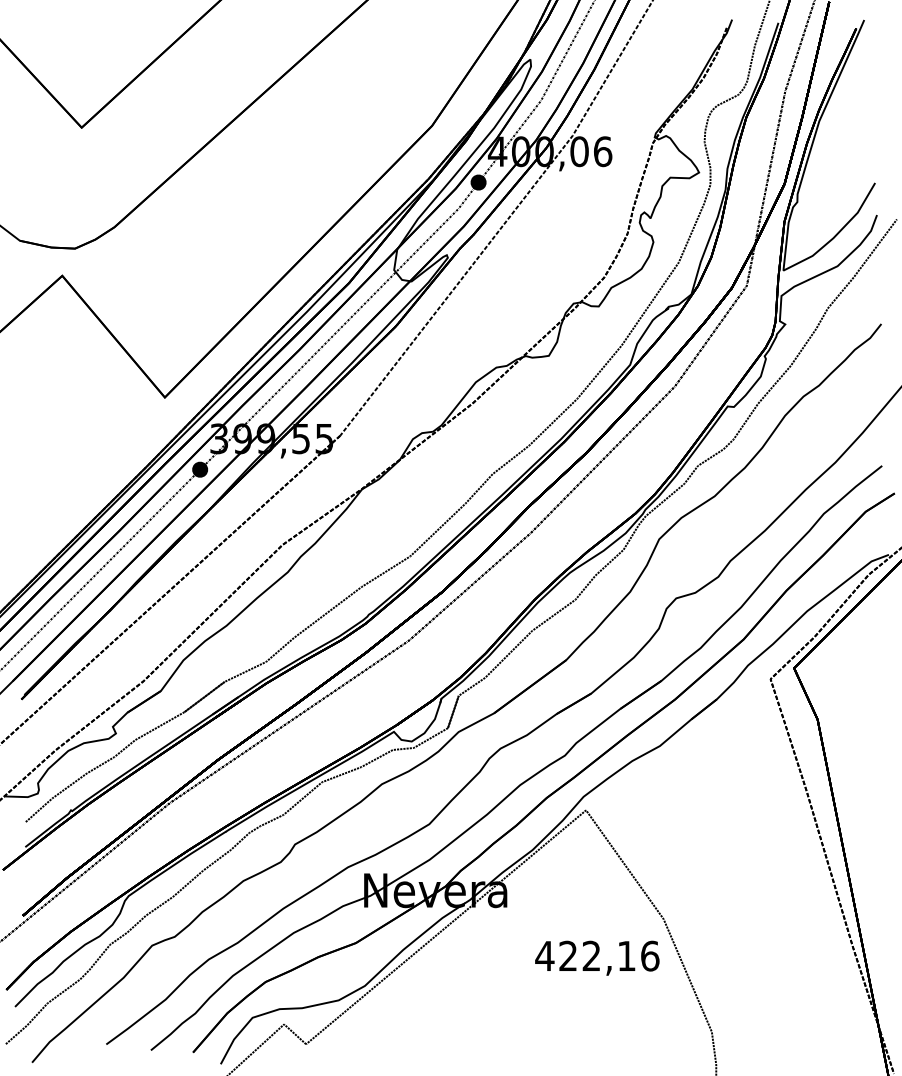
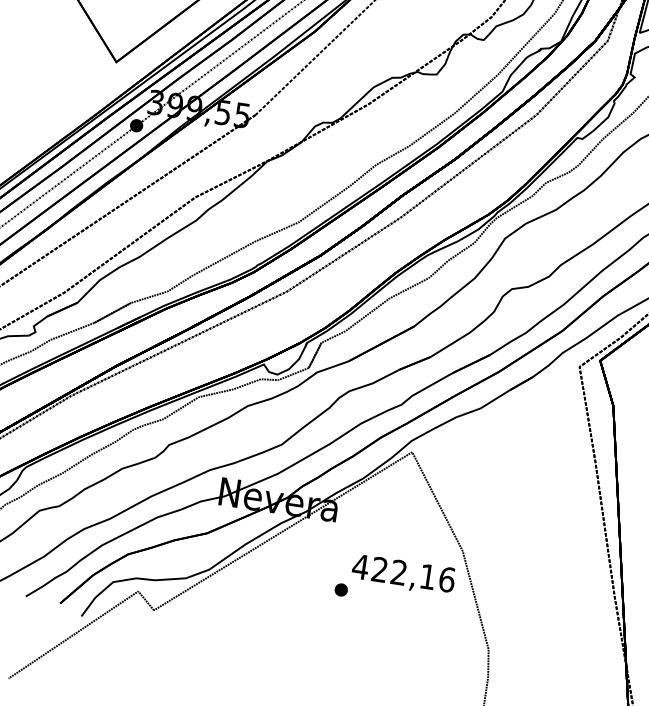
part: (525, 986) -> (341, 589), added

